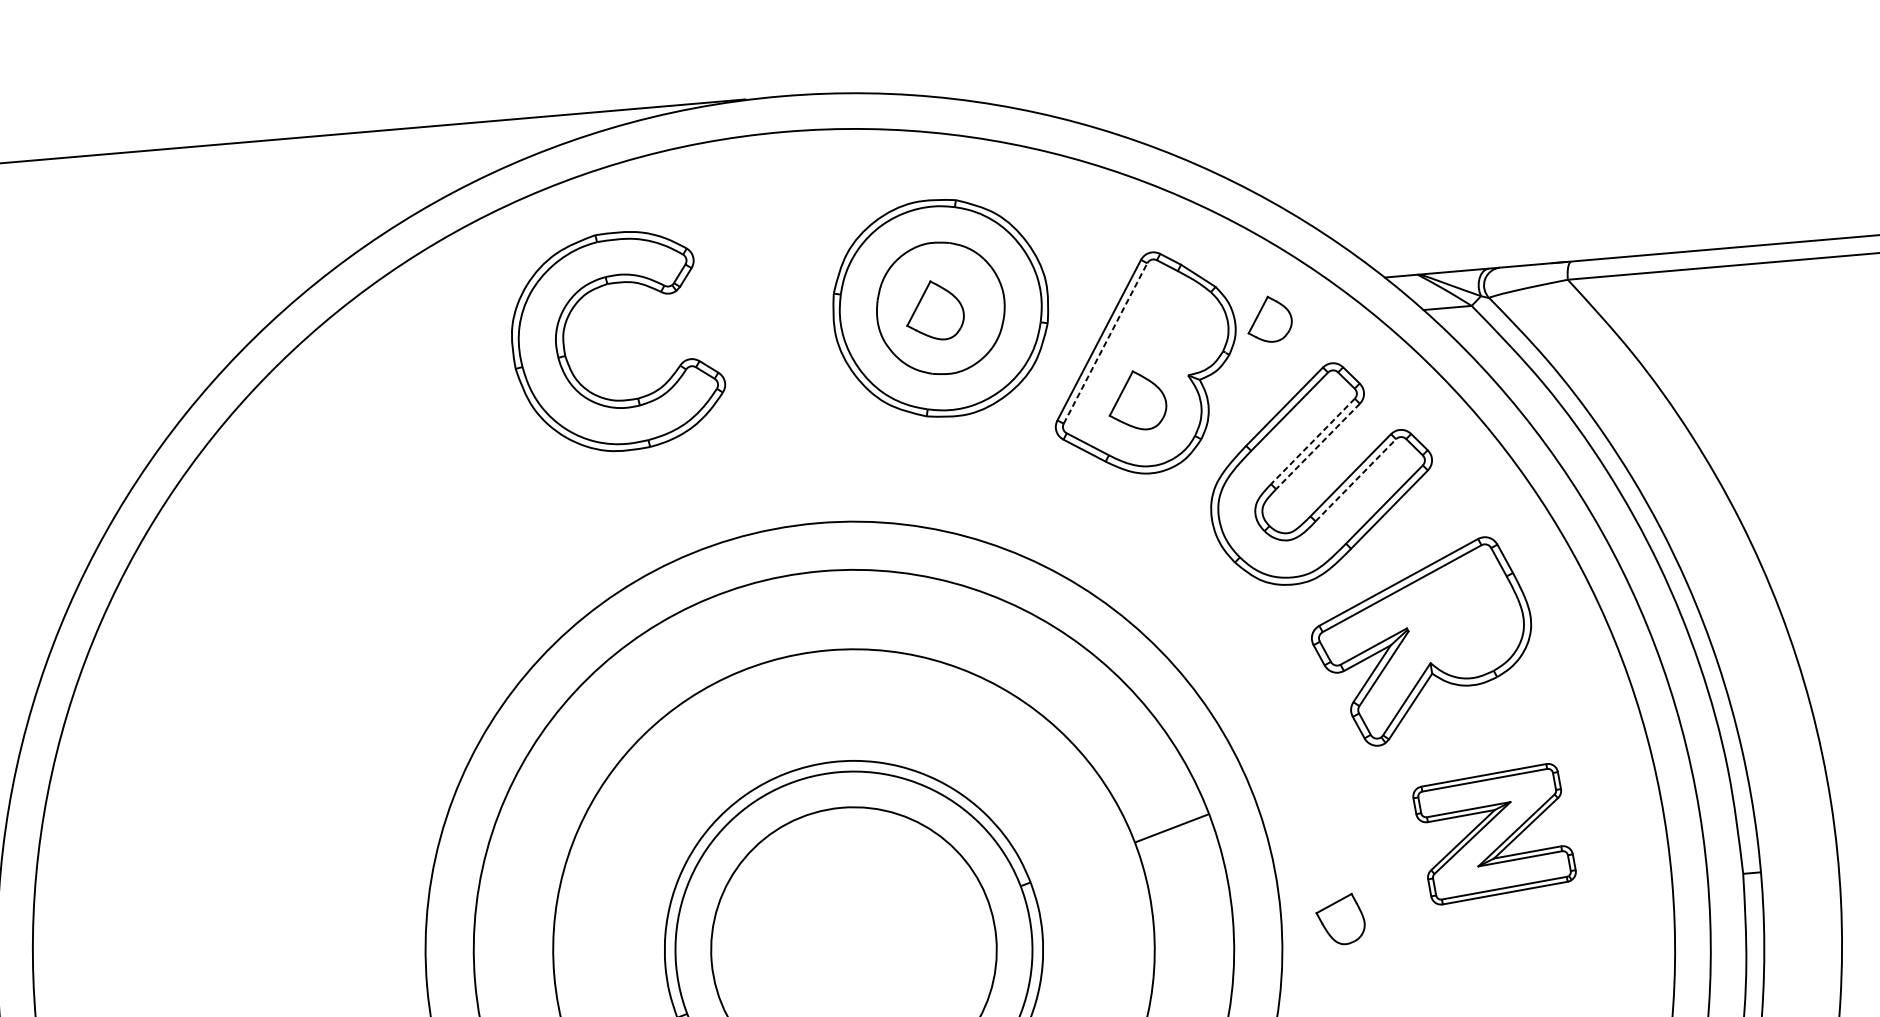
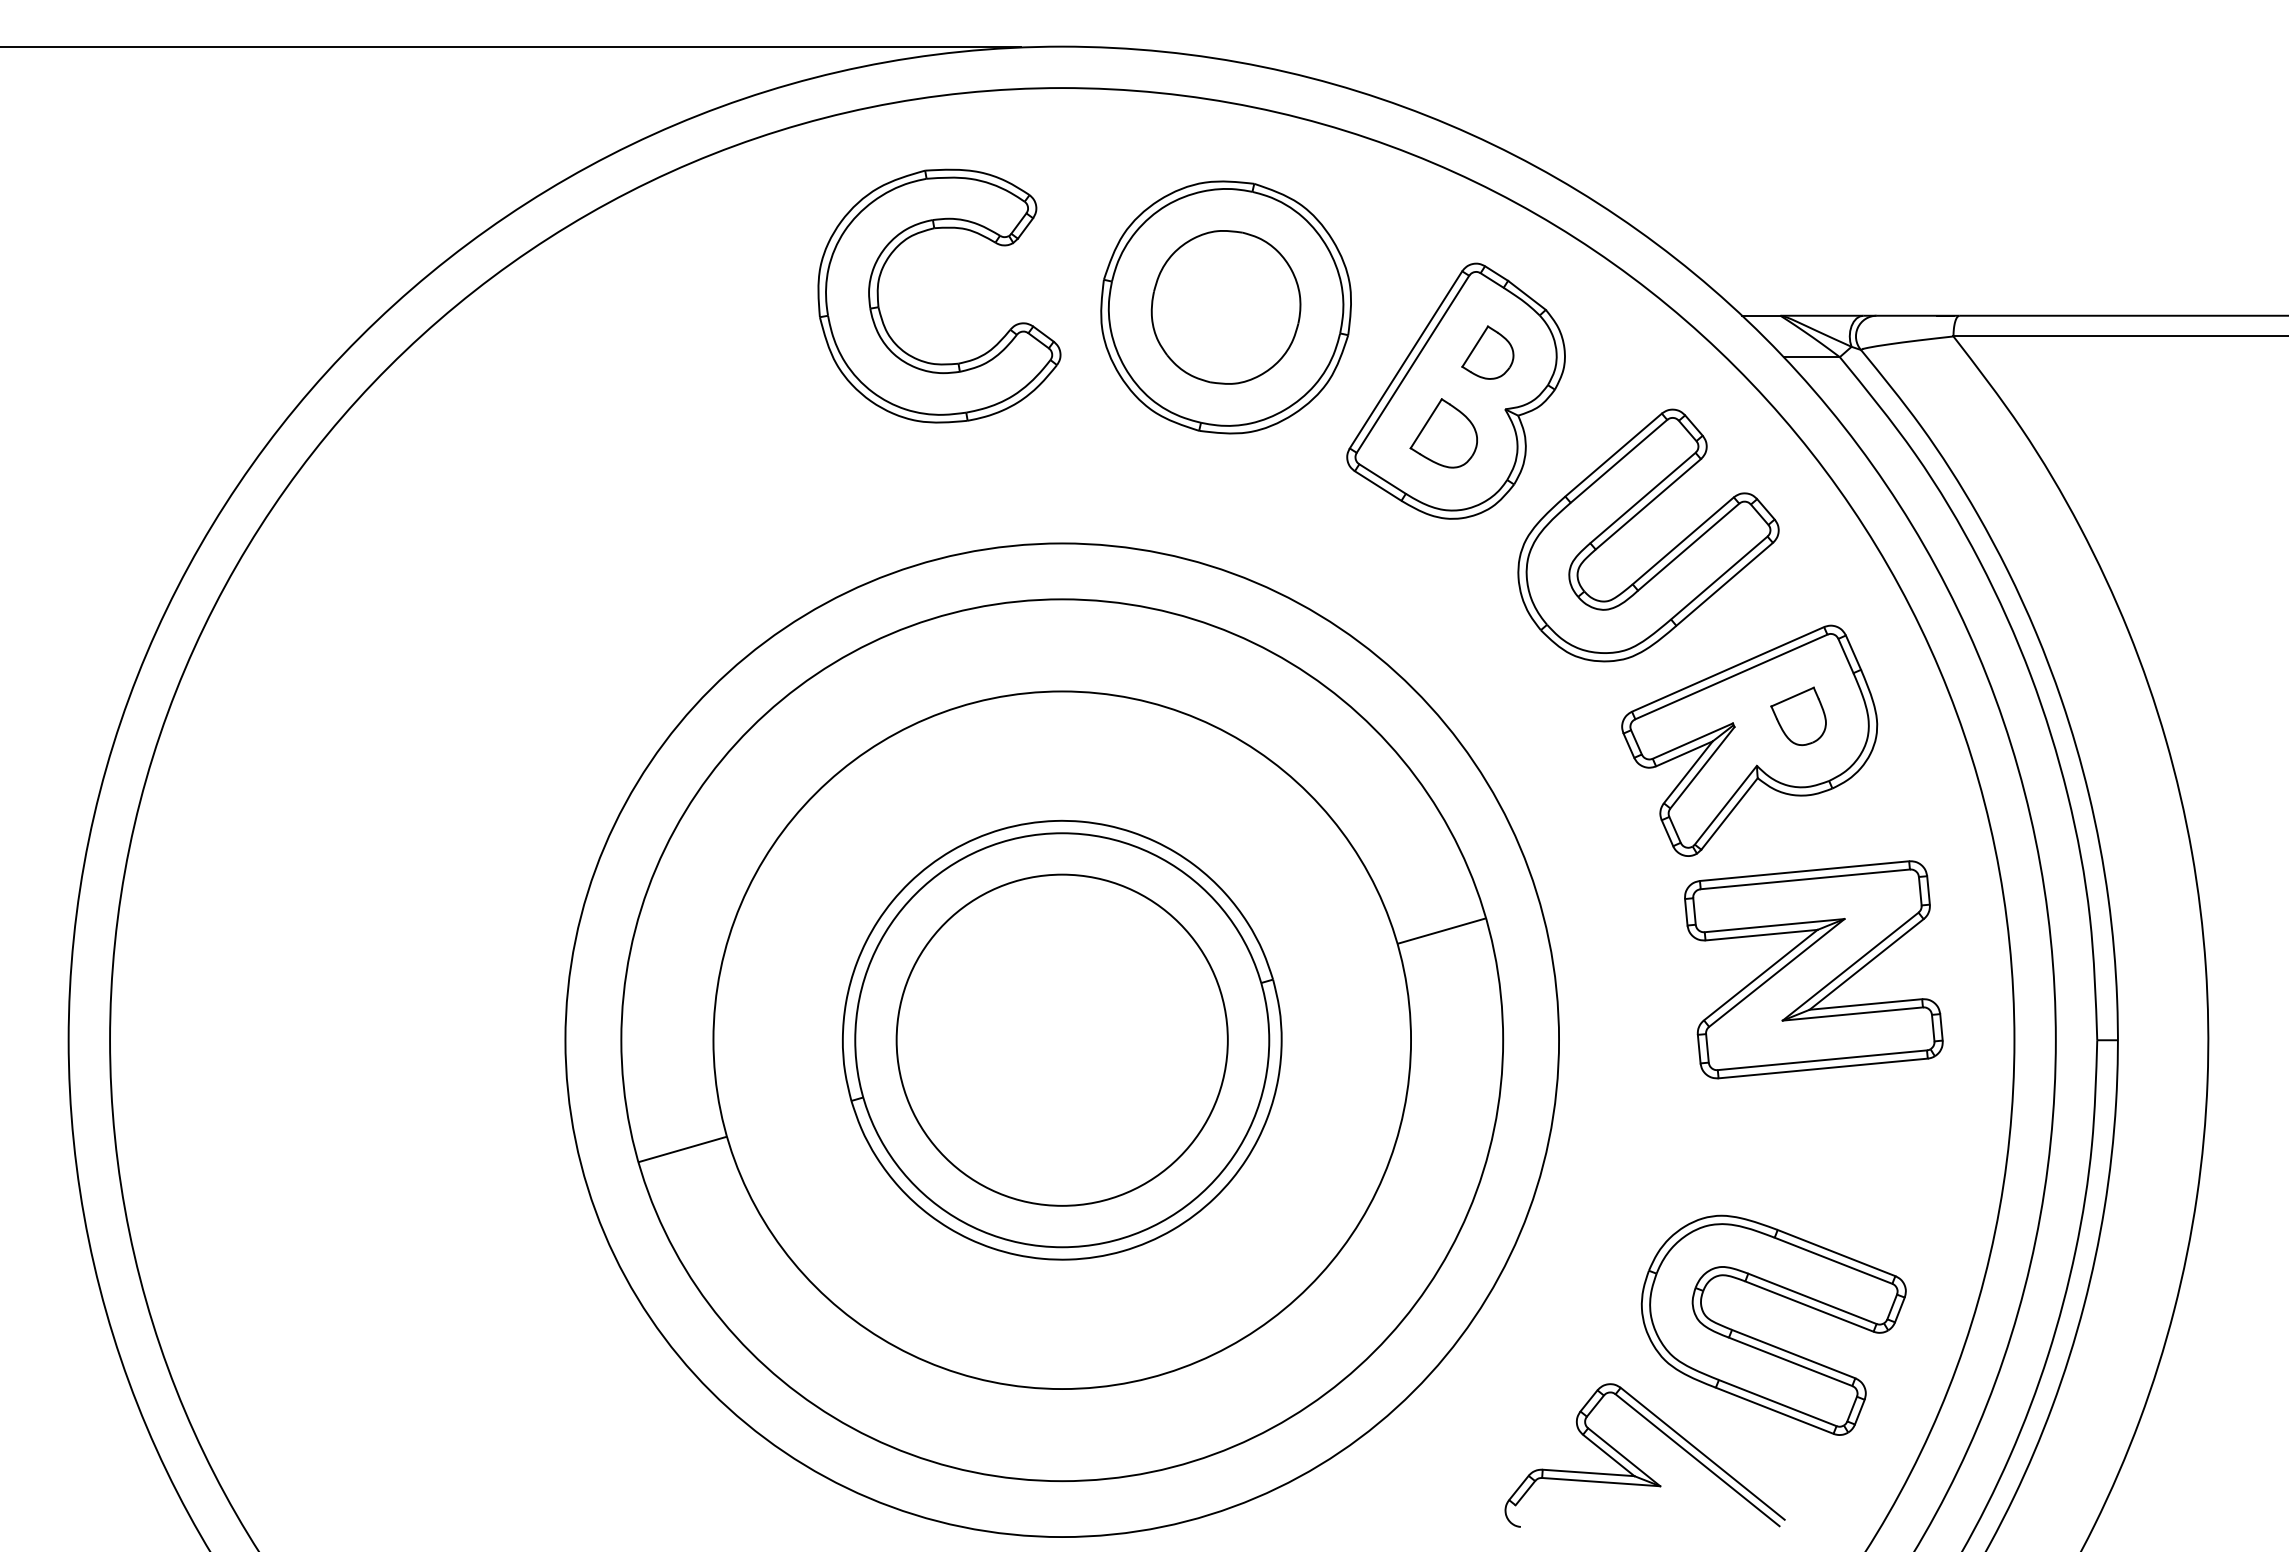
part: (934, 310) -> (1218, 309), removed
part: (1269, 319) -> (1487, 352), moved
line: (1105, 343) -> (1413, 364), dashed -> solid
part: (565, 352) -> (879, 303), moved
line: (1312, 441) -> (1642, 498), dashed -> solid
line: (1317, 446) -> (1647, 504), dashed -> solid
line: (1355, 480) -> (1688, 547), dashed -> solid
part: (1494, 833) -> (1813, 969), size x1.43
part: (1340, 919) -> (1798, 716), moved

